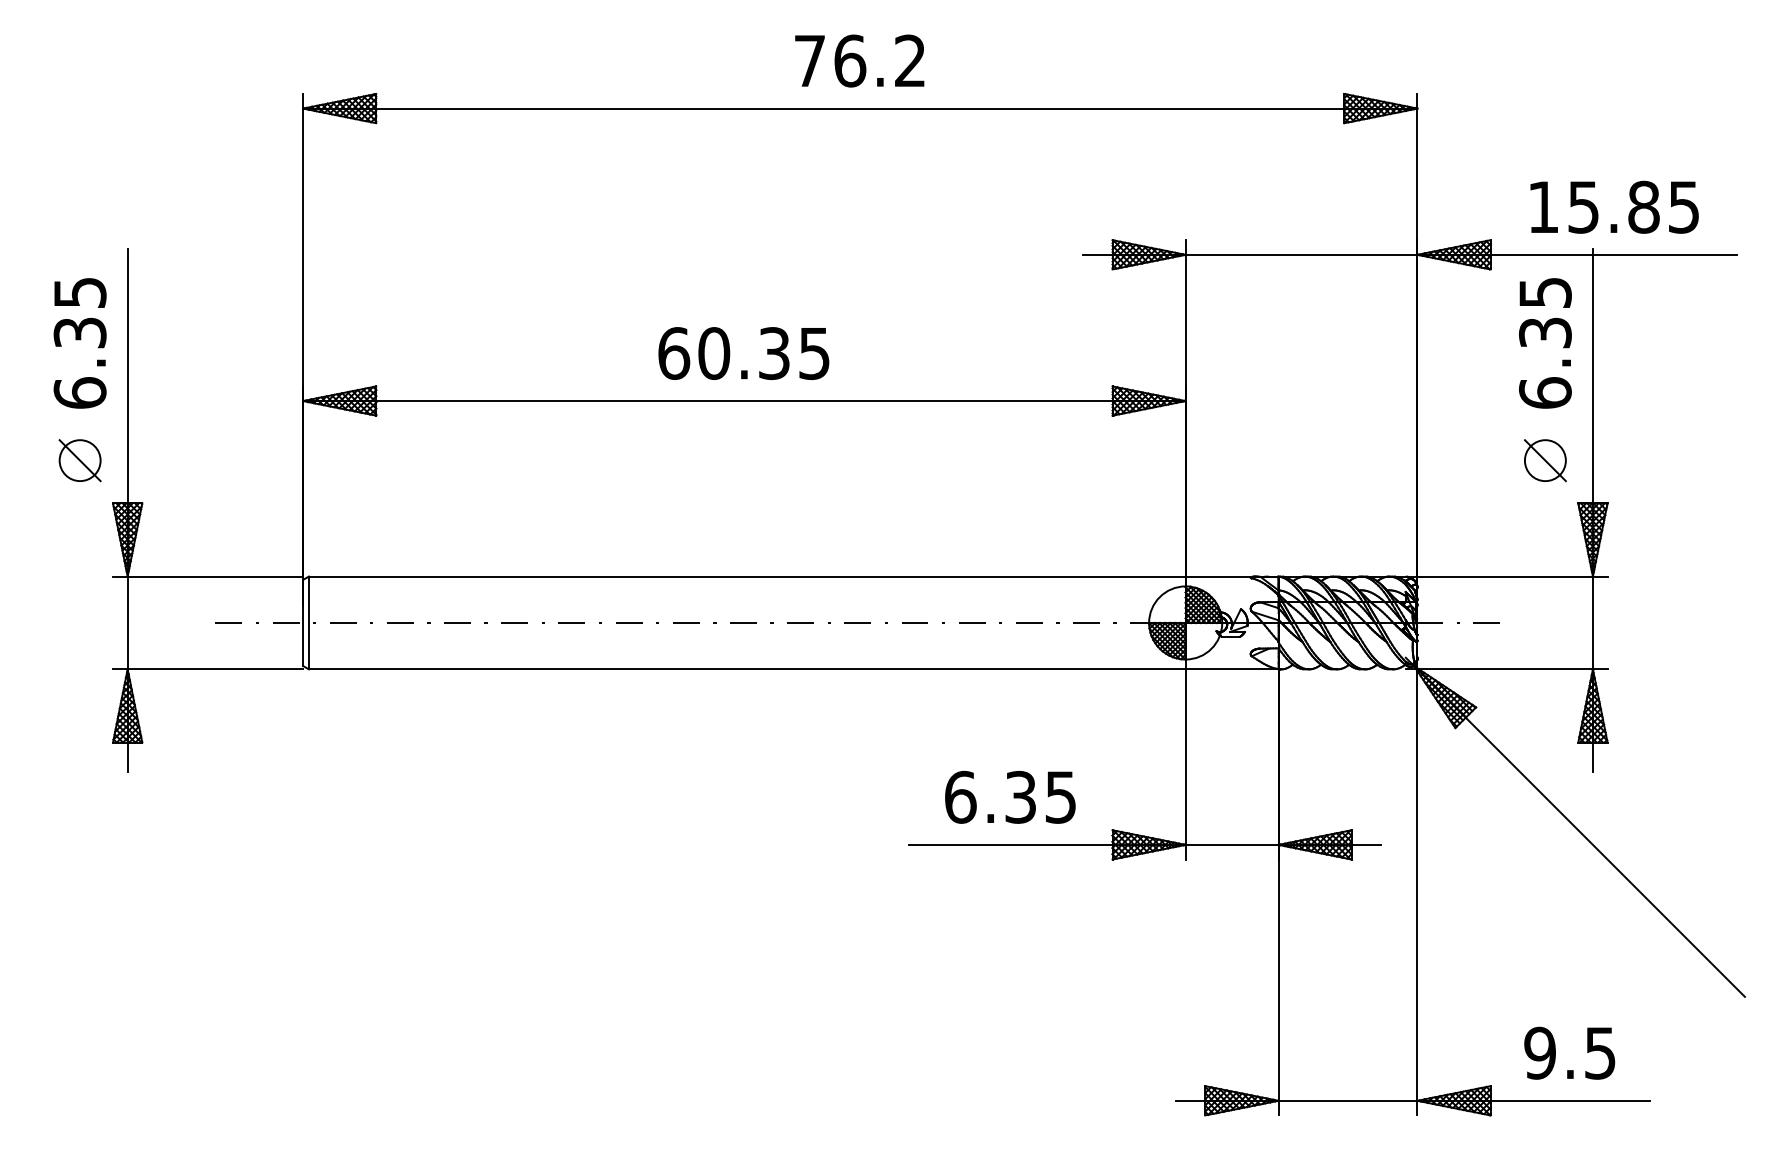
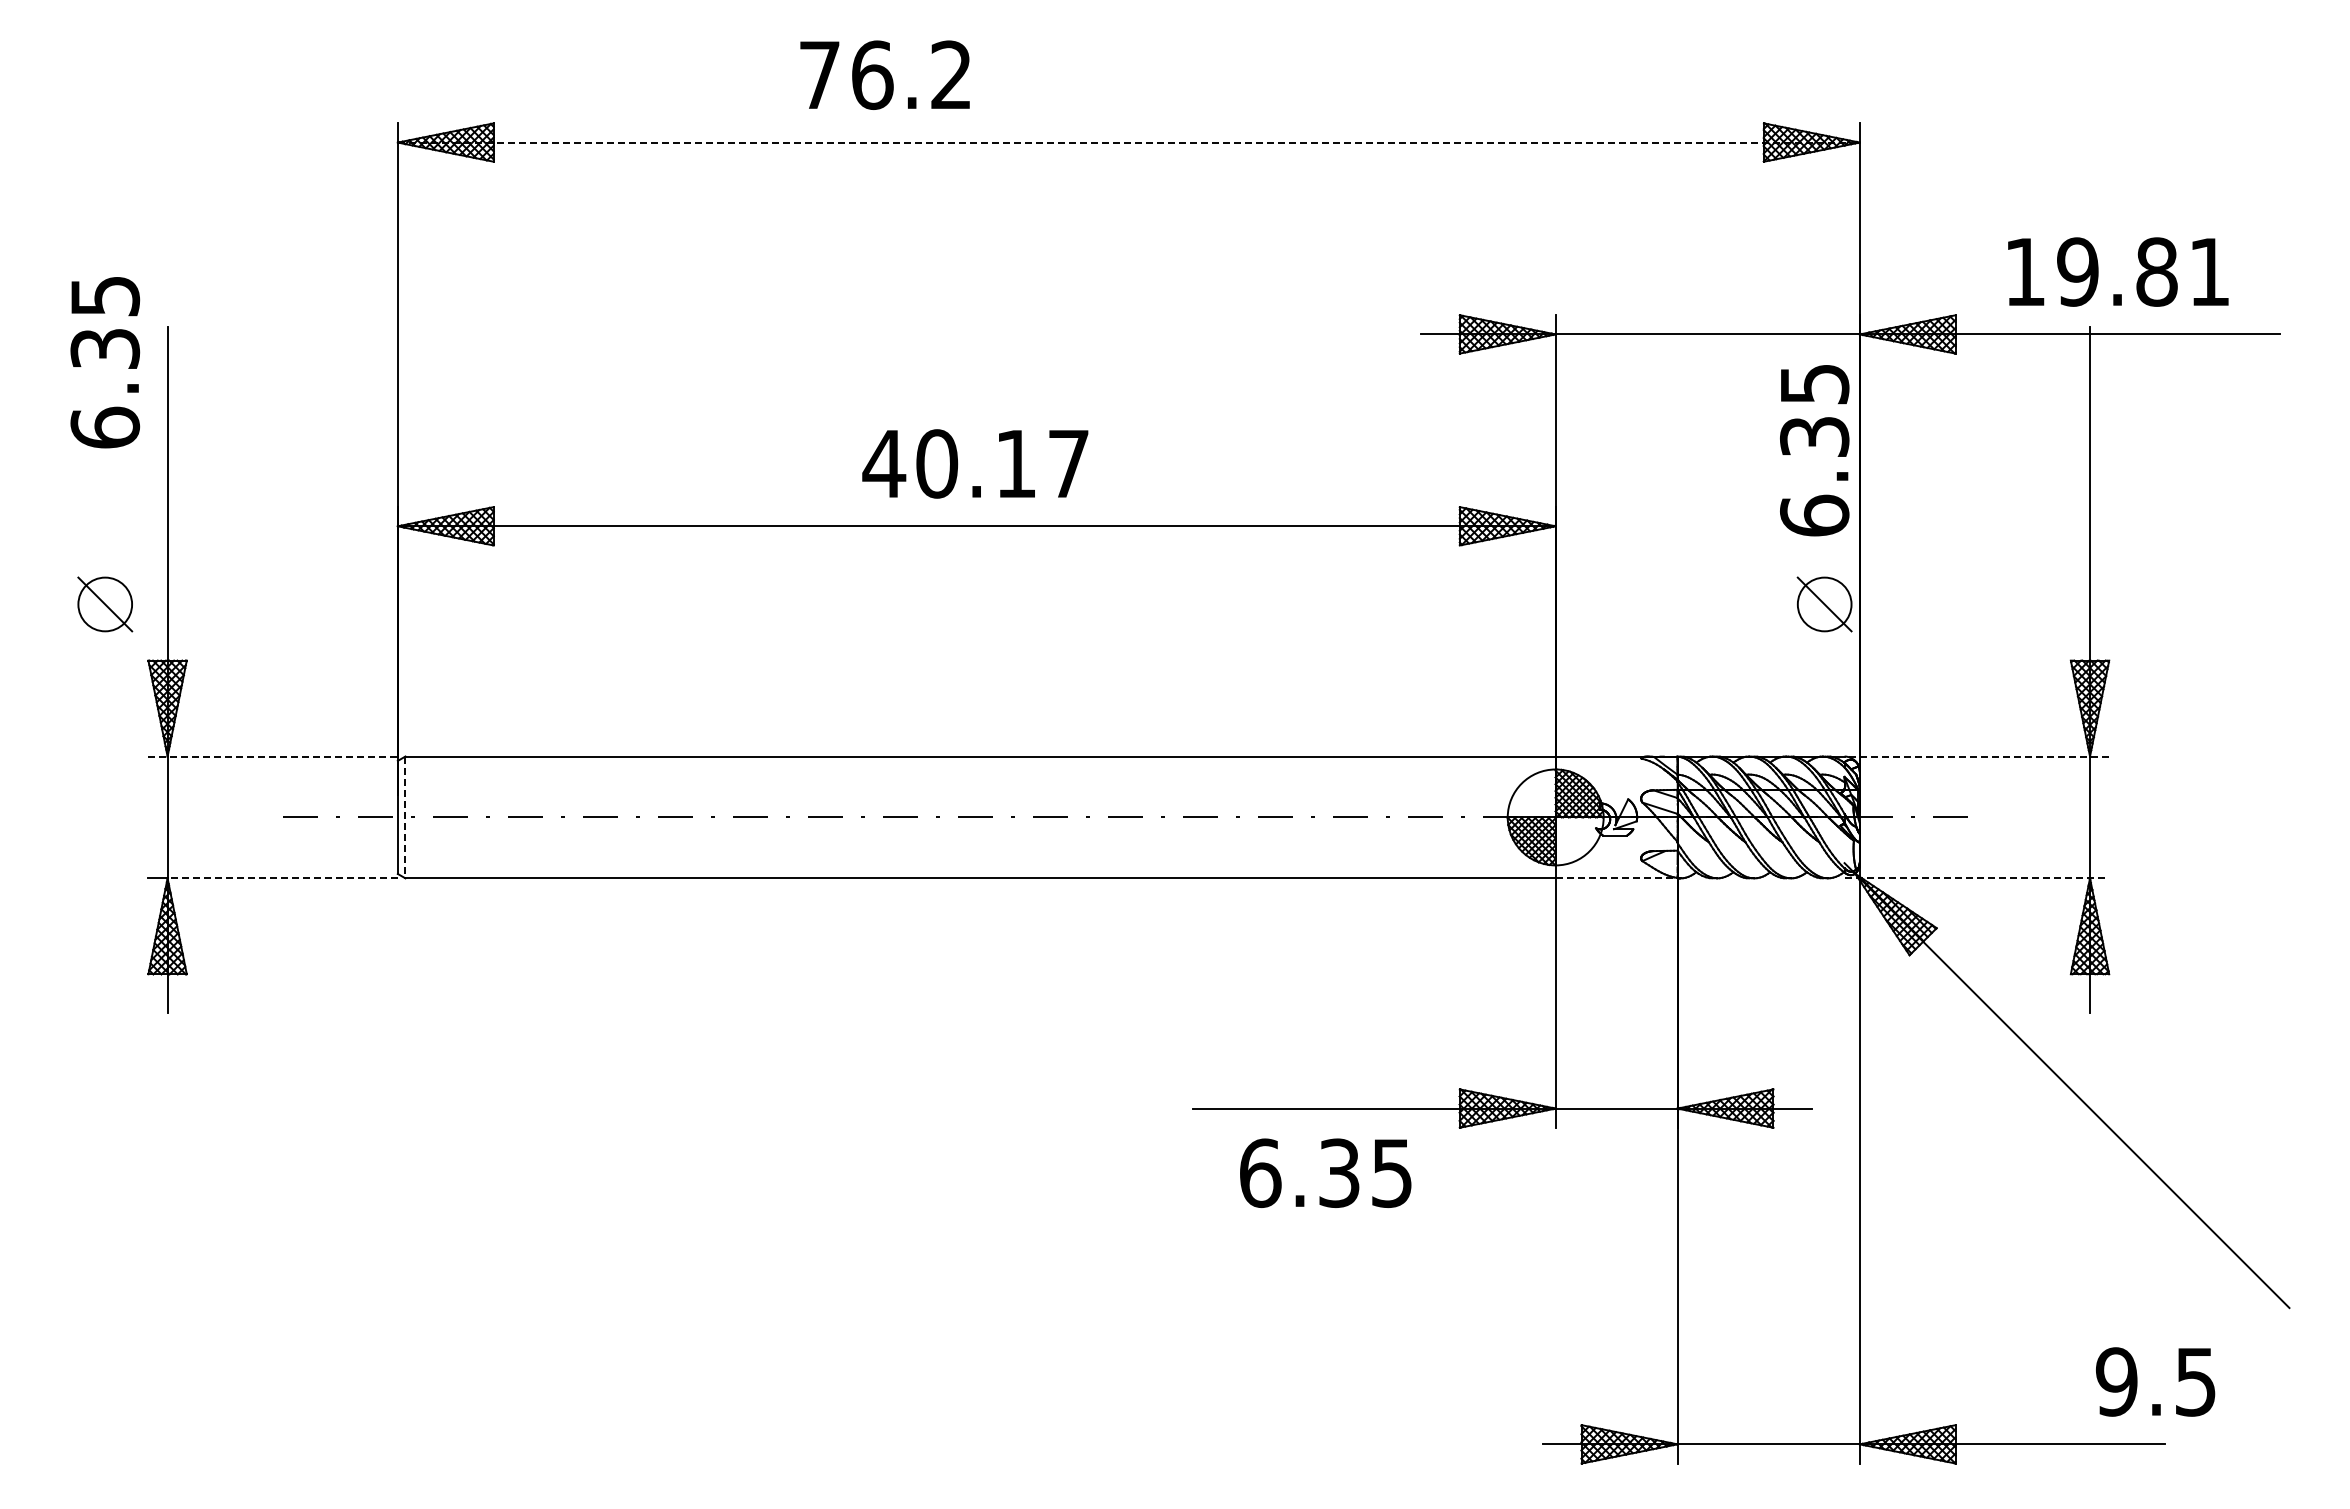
text: (859, 60) -> (884, 74), moved
line: (860, 108) -> (1128, 142), solid -> dashed
text: (1632, 206) -> (2142, 271), 15.85 -> 19.81
text: (80, 343) -> (105, 362), moved
text: (1545, 343) -> (1814, 450), moved
text: (743, 353) -> (975, 463), 60.35 -> 40.17
part: (1545, 460) -> (1824, 604), moved
line: (208, 576) -> (273, 756), solid -> dashed
line: (1506, 576) -> (1976, 756), solid -> dashed
line: (308, 623) -> (405, 817), solid -> dashed
line: (215, 669) -> (282, 878), solid -> dashed
line: (1232, 669) -> (1616, 878), solid -> dashed
line: (1507, 669) -> (1977, 878), solid -> dashed
text: (1010, 796) -> (1325, 1172), moved
text: (1569, 1052) -> (2155, 1381), moved

